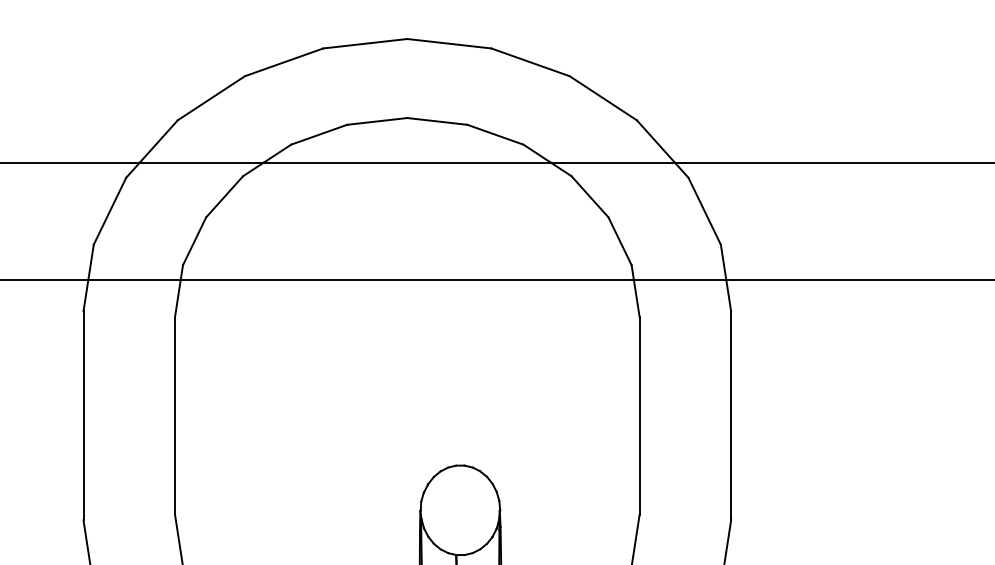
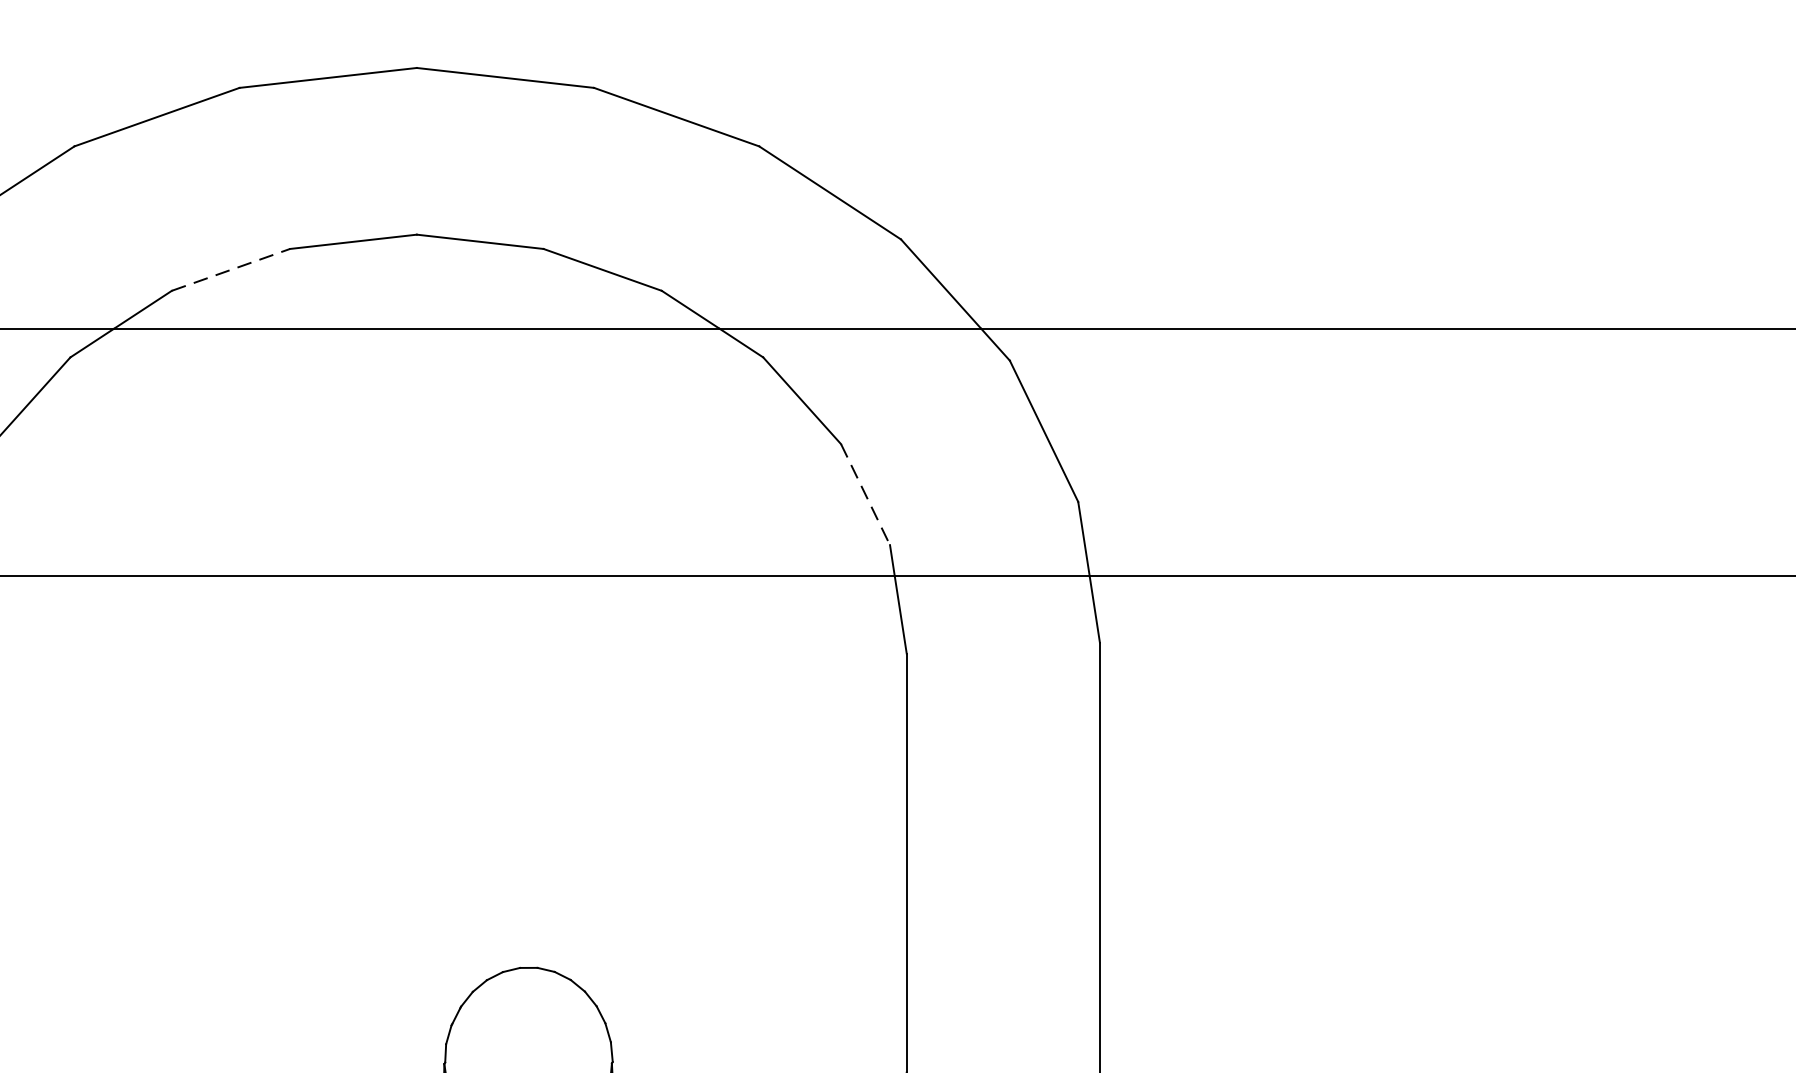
line: (319, 134) -> (231, 269), solid -> dashed
line: (620, 241) -> (866, 495), solid -> dashed

